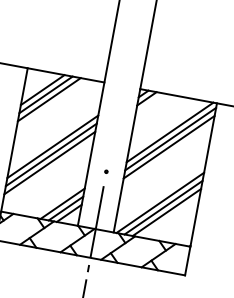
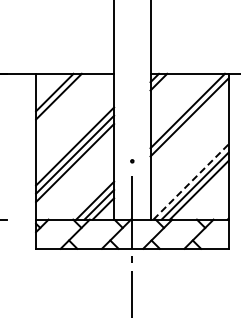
line: (49, 99) -> (63, 100), removed
line: (169, 147) -> (189, 125), removed
line: (160, 202) -> (191, 181), solid -> dashed

